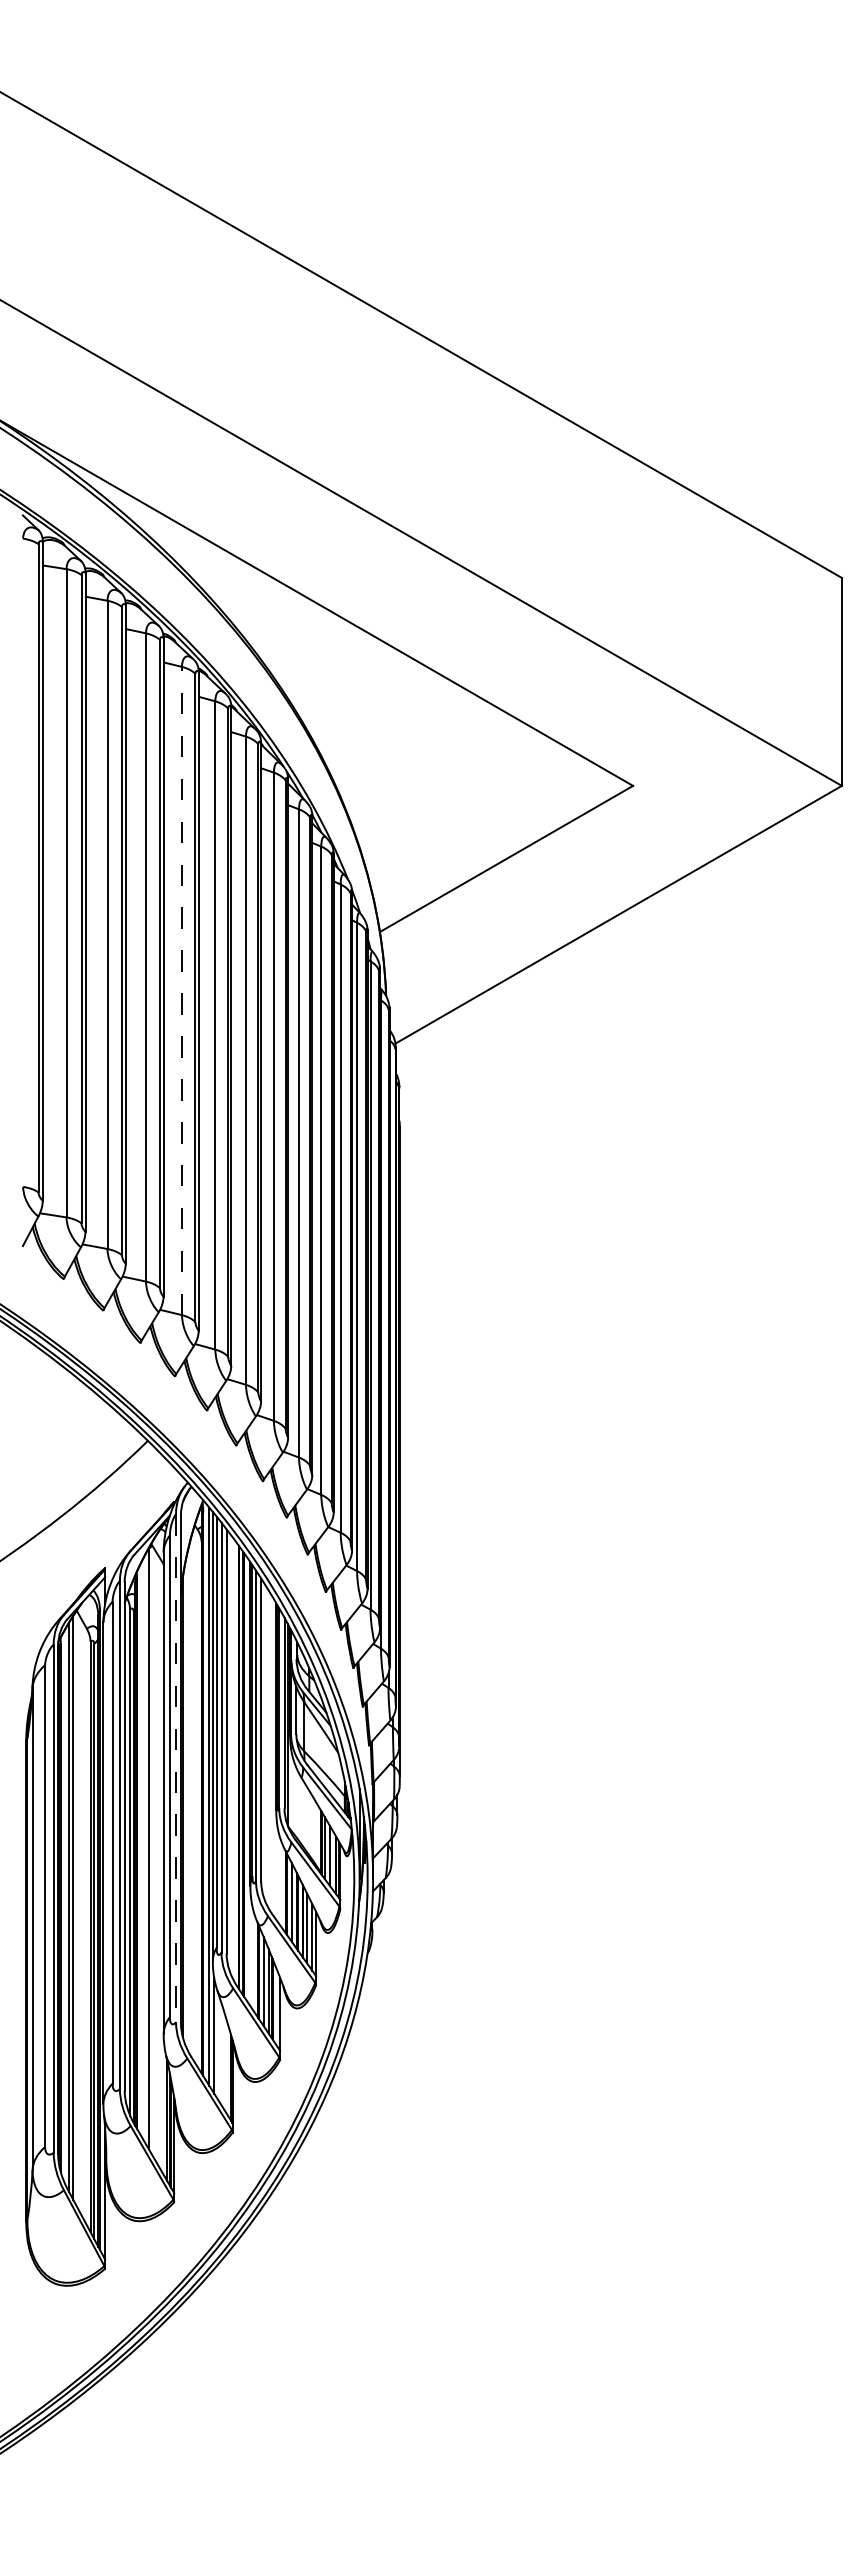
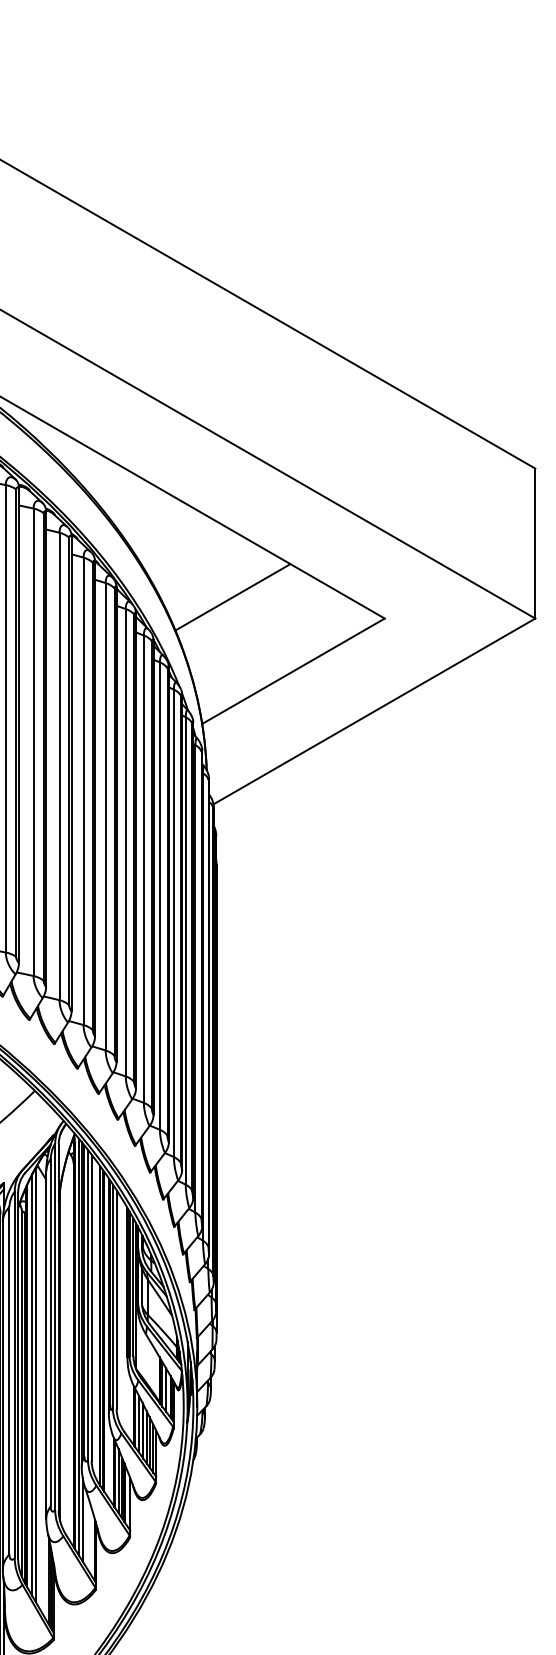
line: (422, 756) -> (232, 597), added
line: (182, 990) -> (59, 766), dashed -> solid
line: (176, 1768) -> (55, 1327), dashed -> solid
line: (144, 1848) -> (32, 1384), added

